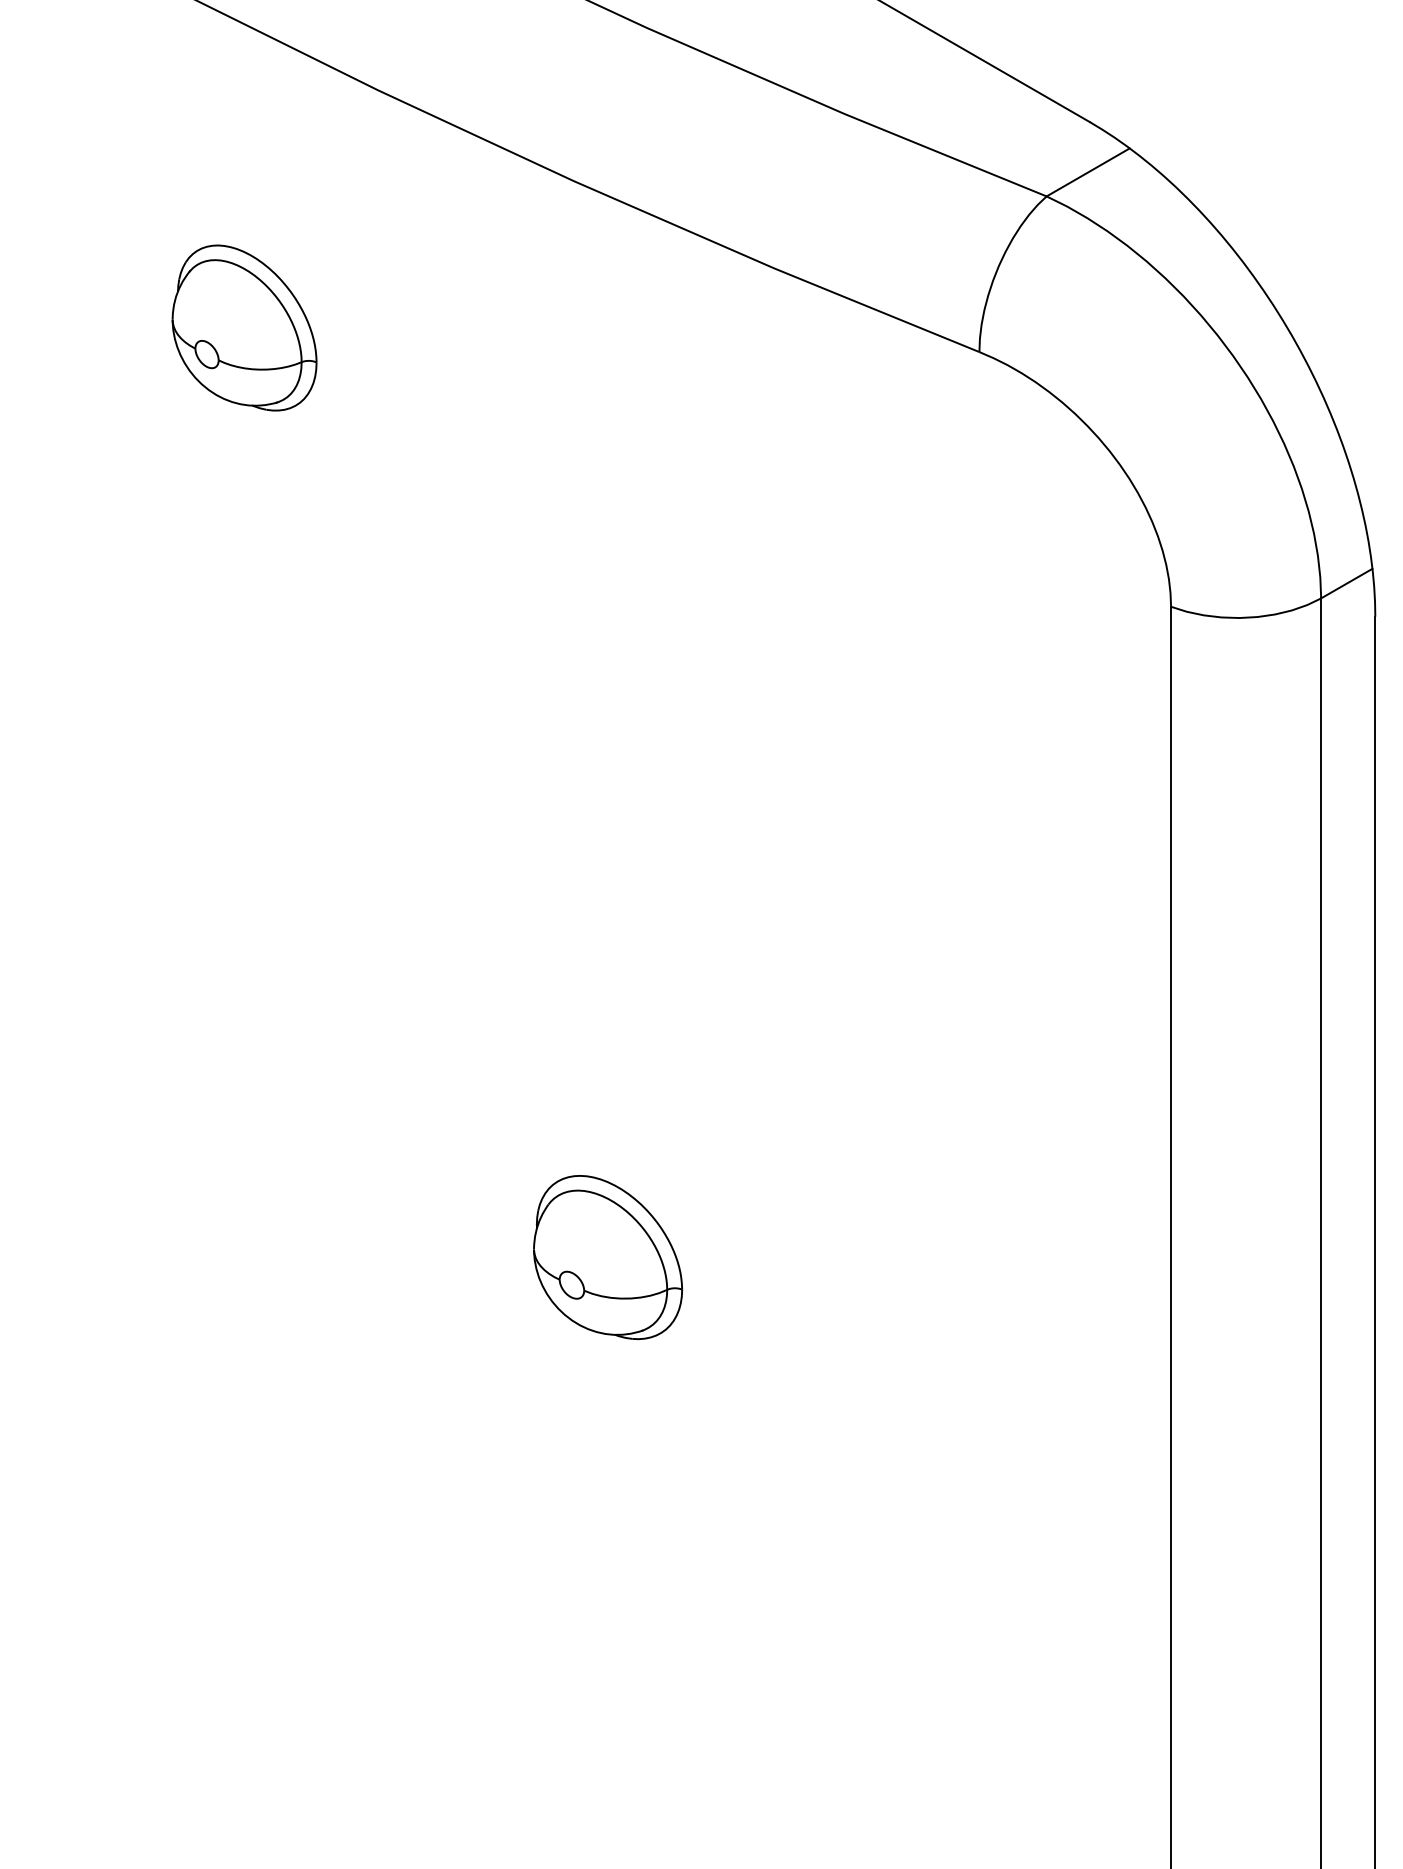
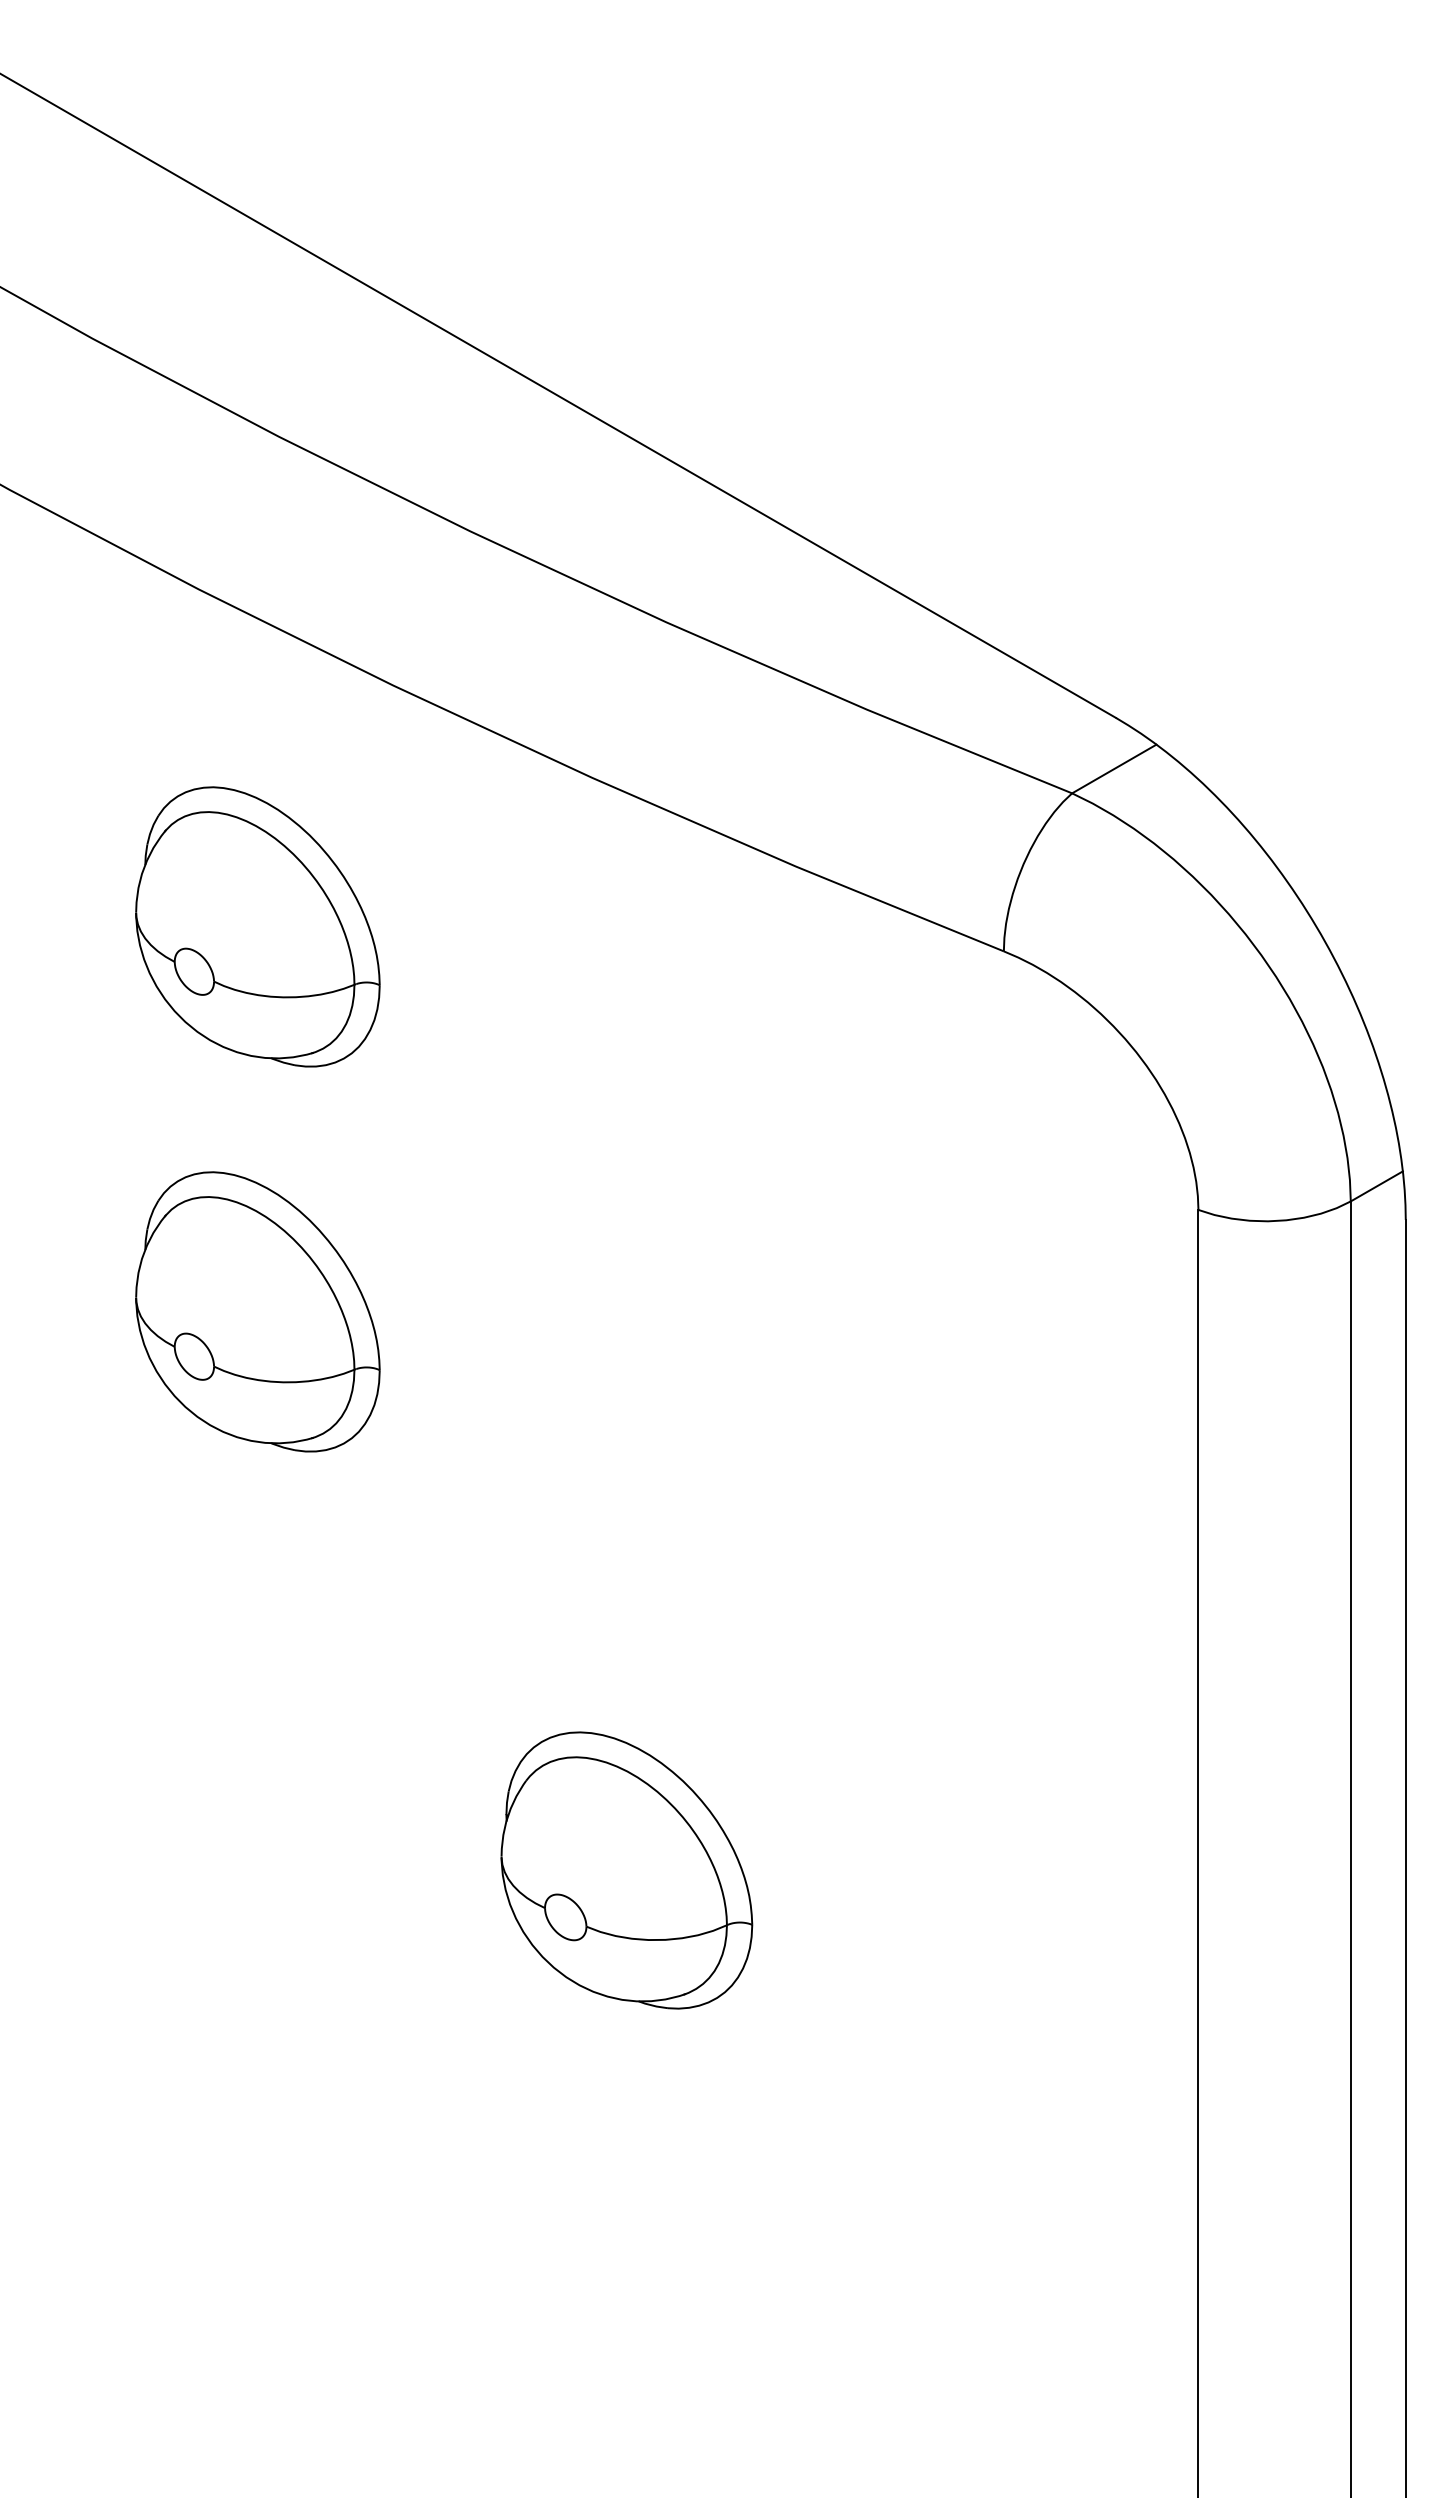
part: (244, 327) -> (257, 926), size x1.67
part: (244, 706) -> (257, 1311), added
part: (607, 1257) -> (626, 1870), size x1.67

